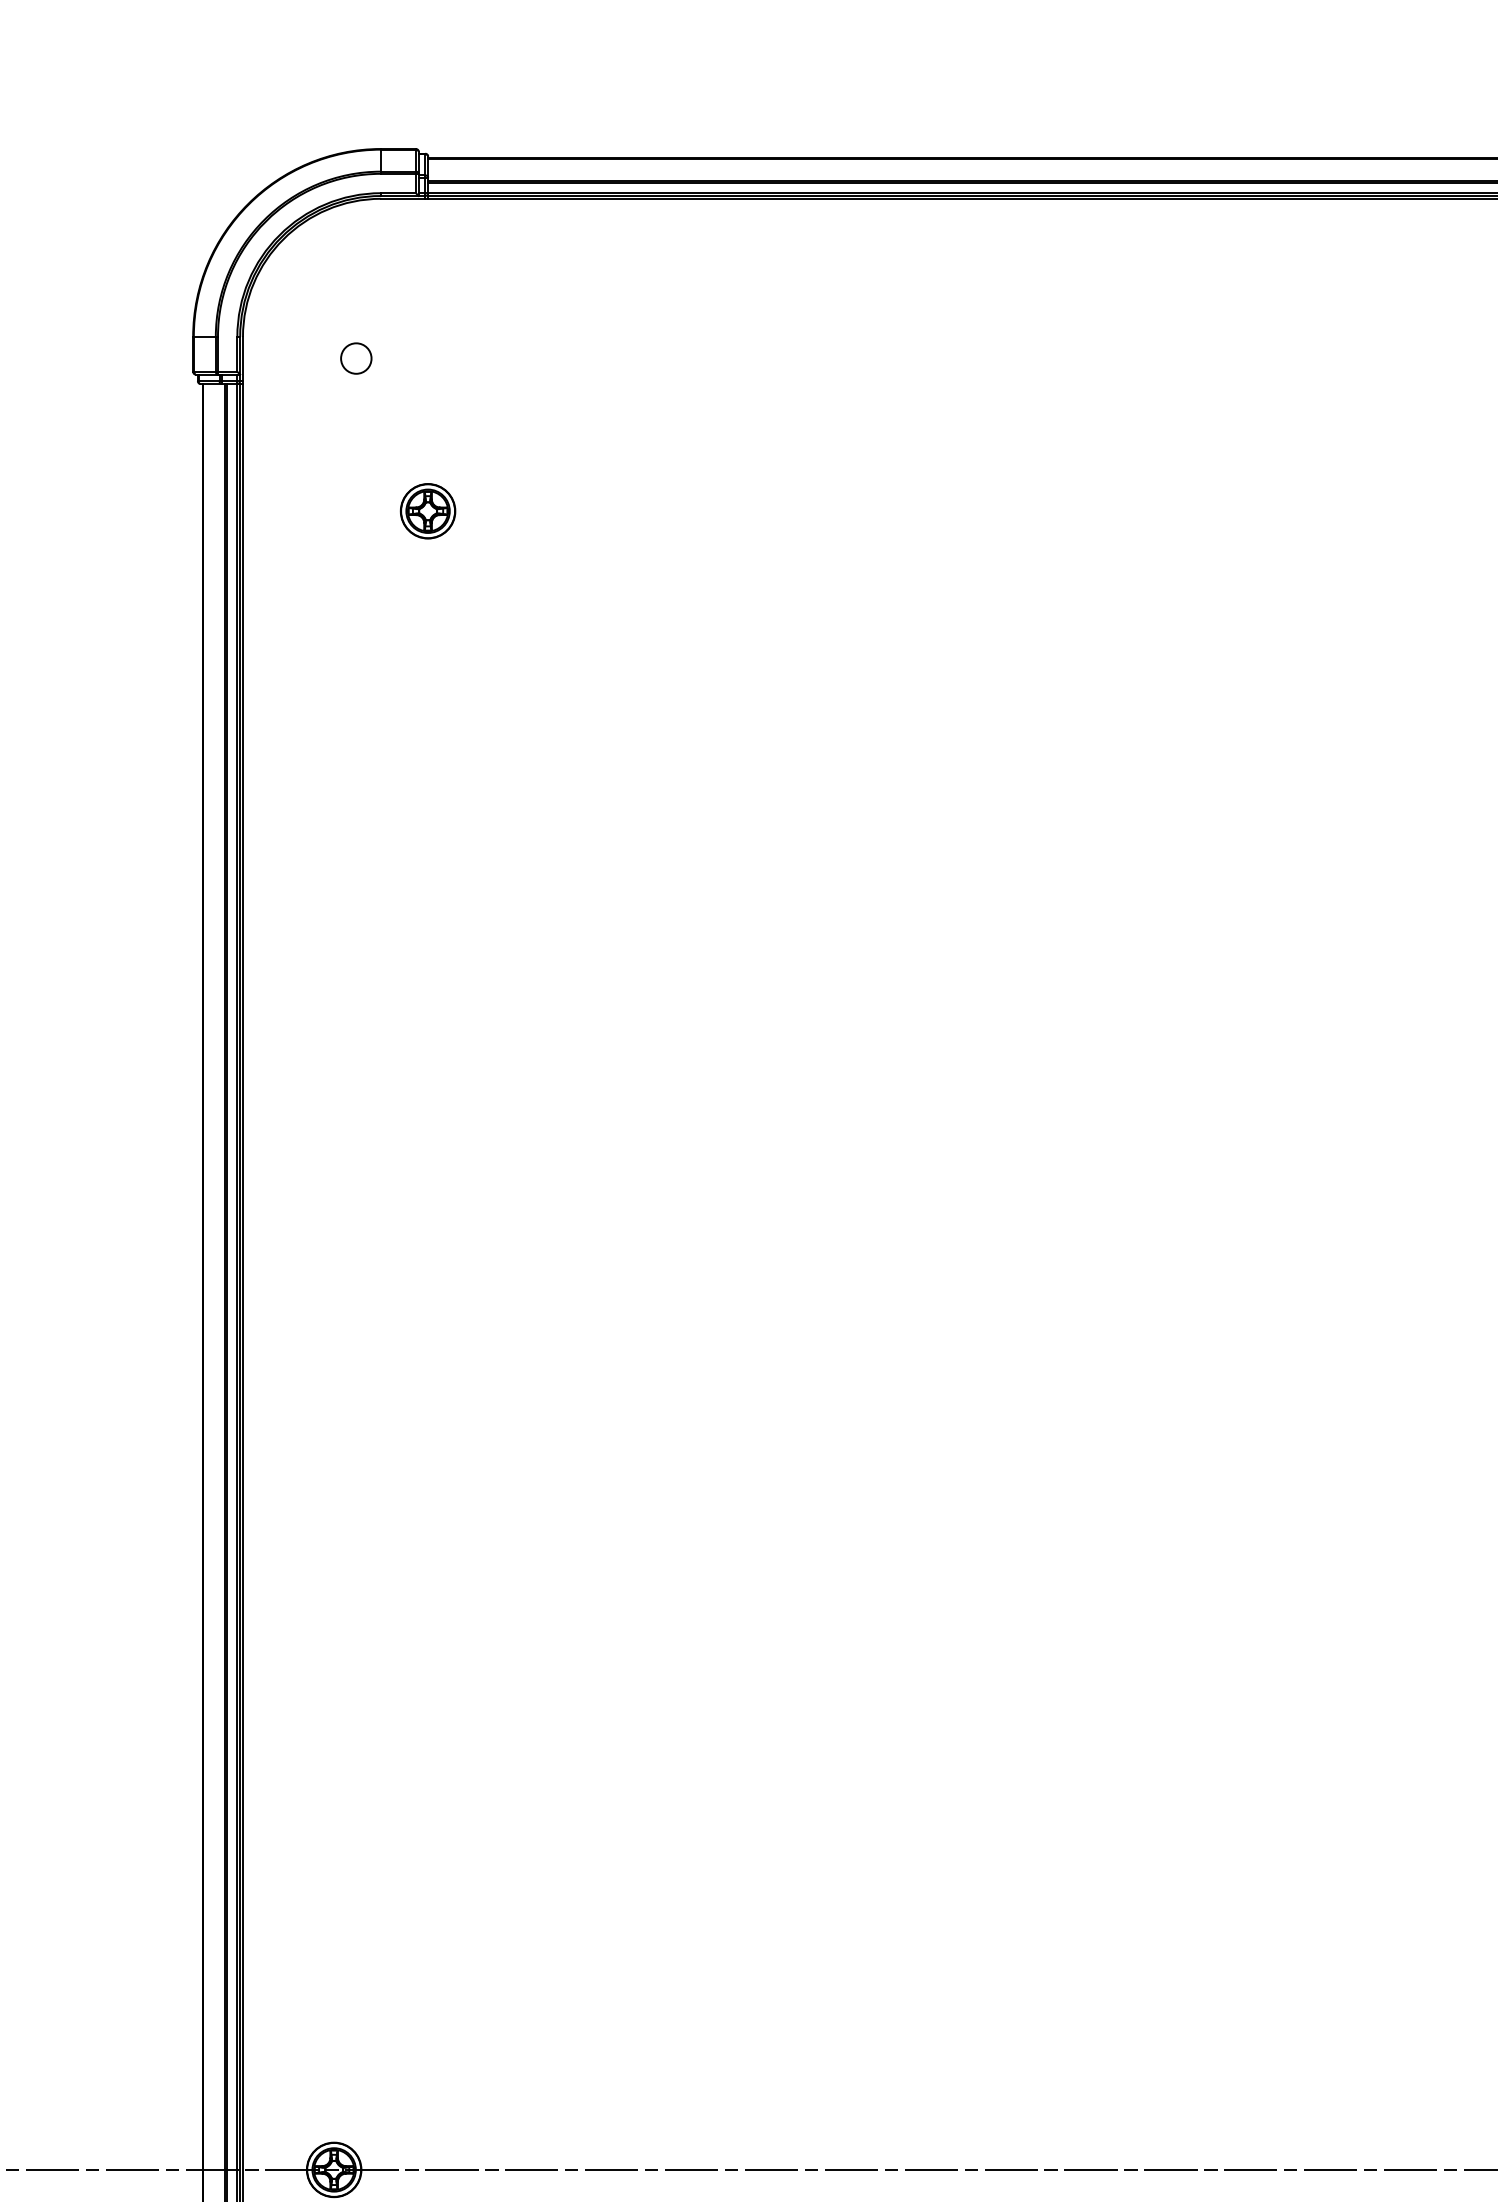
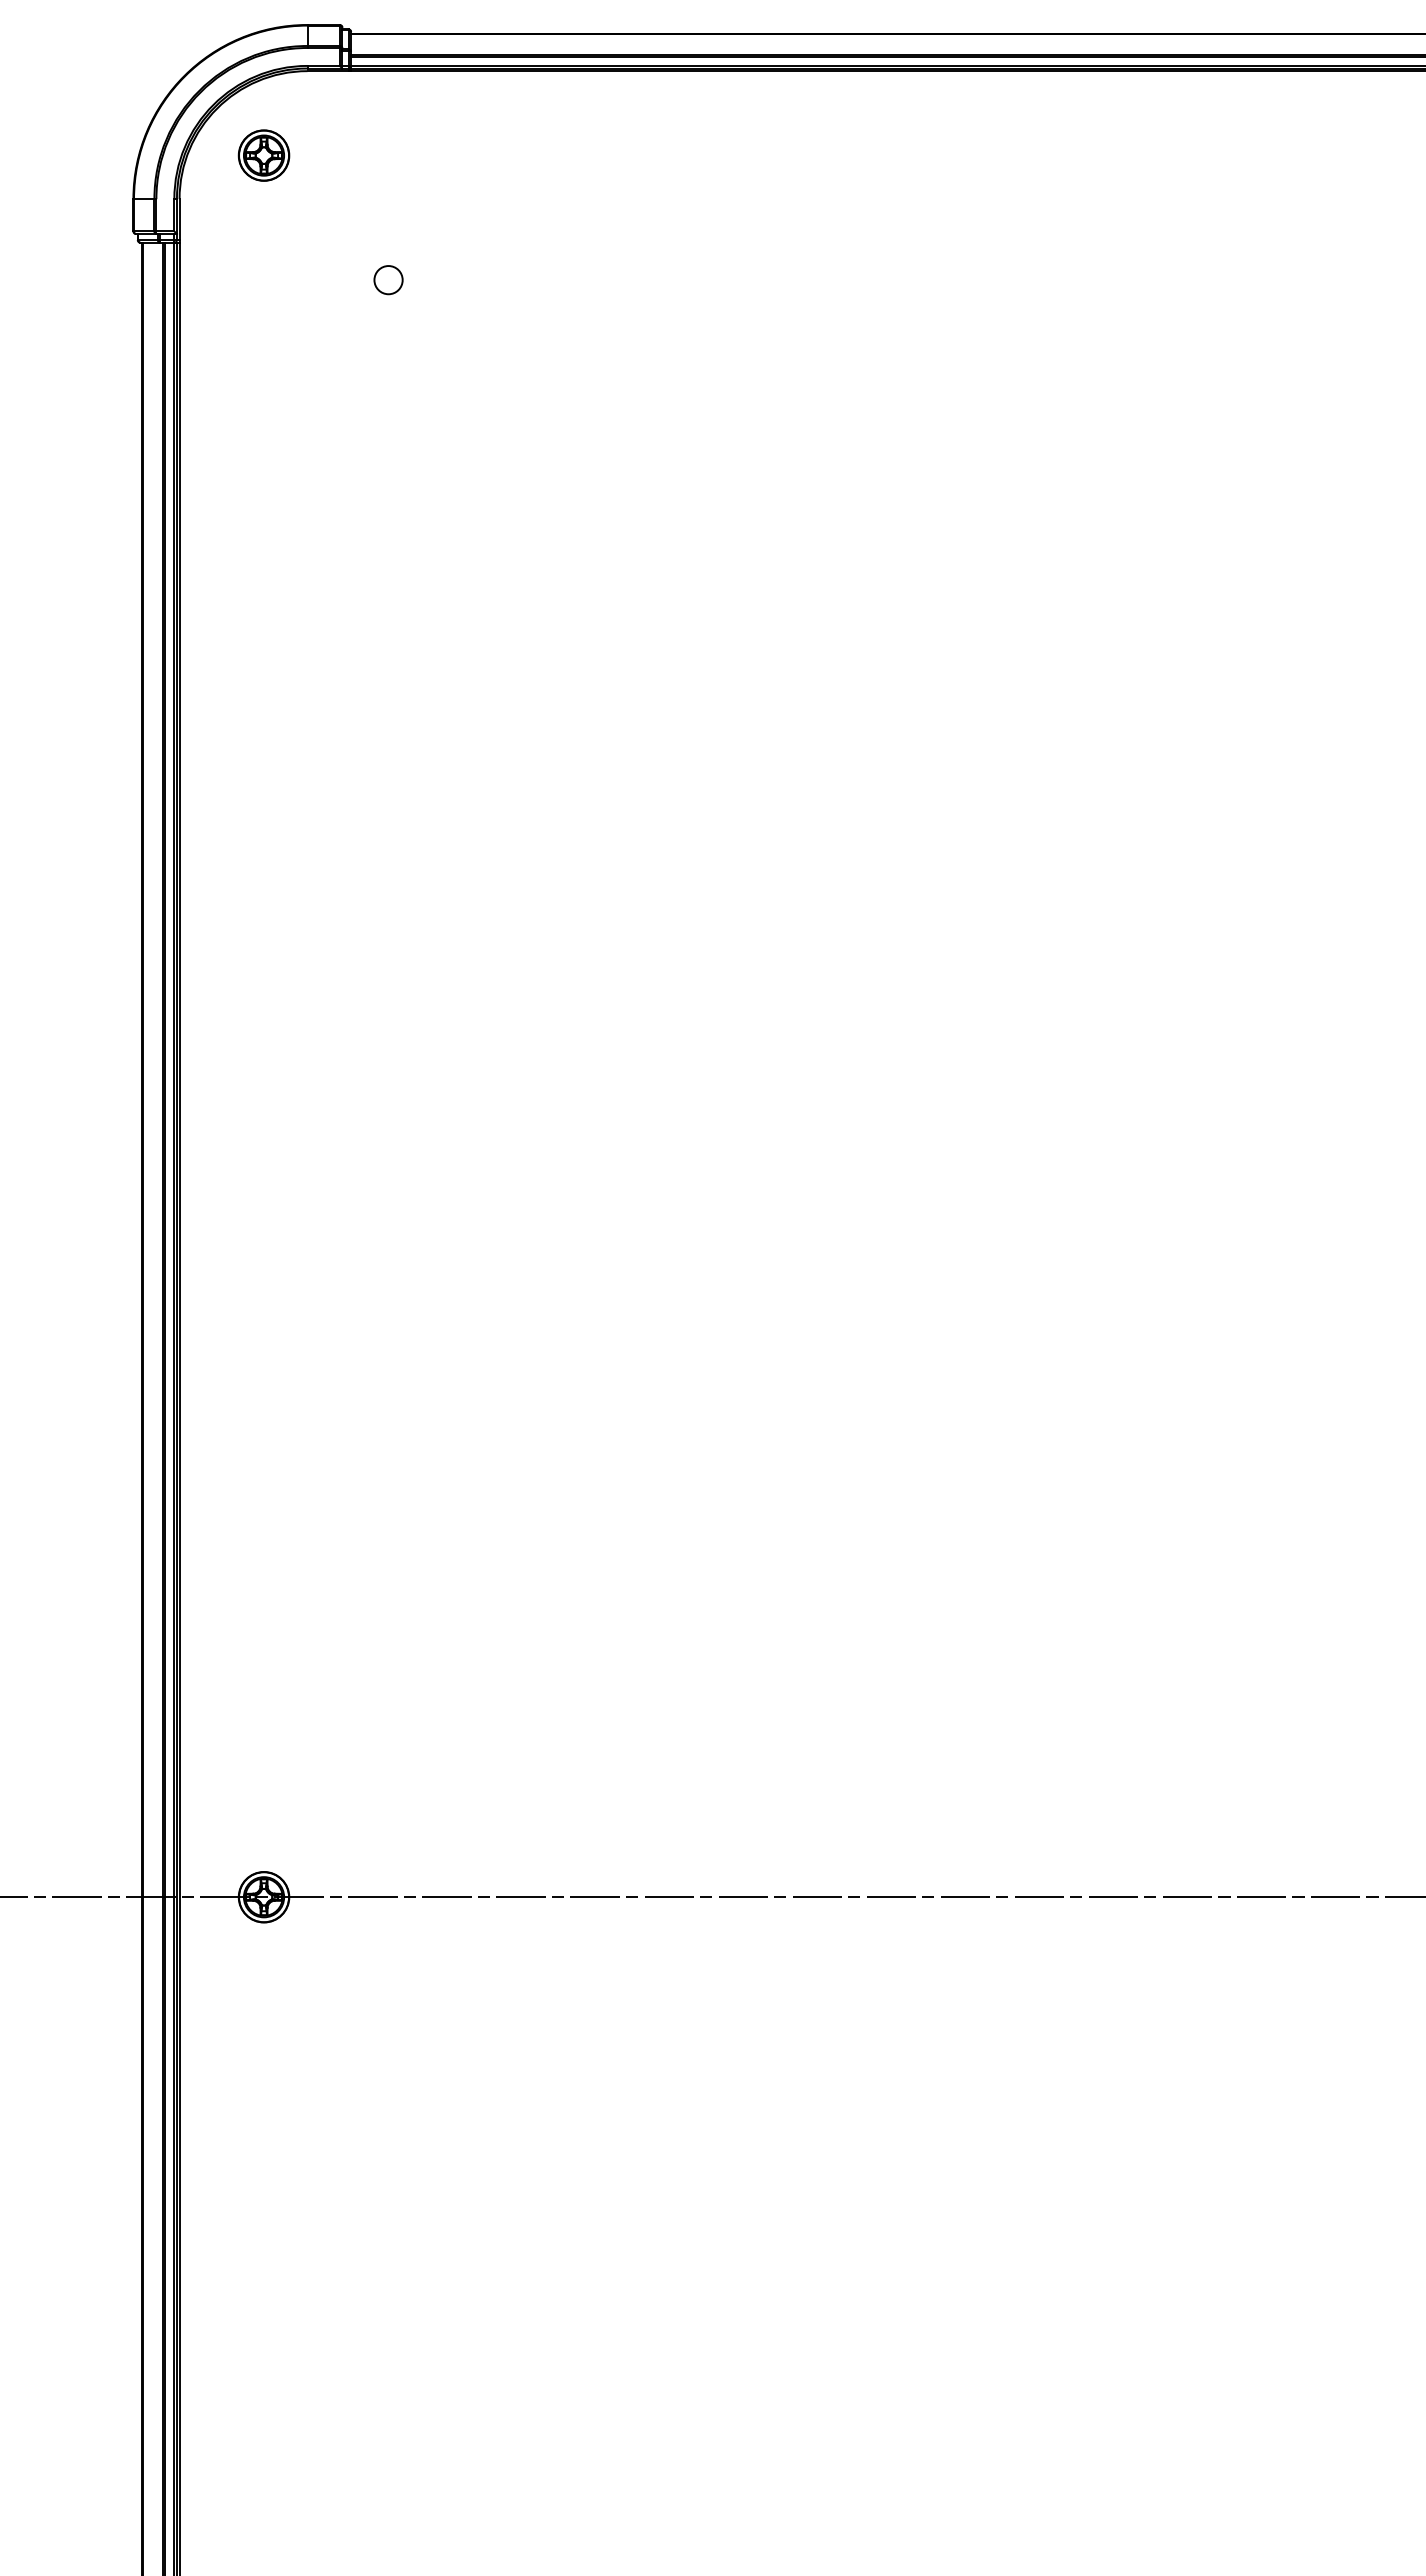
circle: (356, 358) -> (388, 280), moved
part: (427, 511) -> (263, 155), moved

